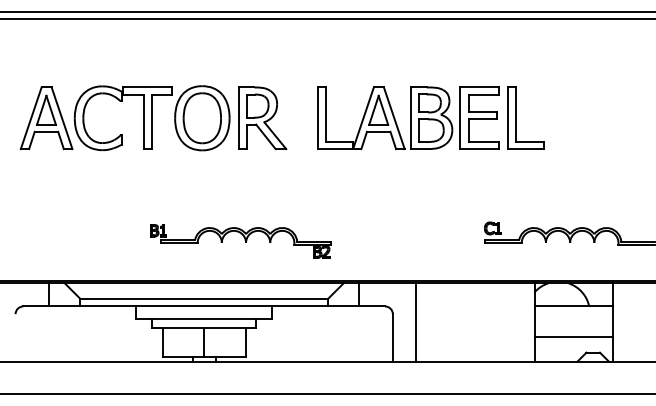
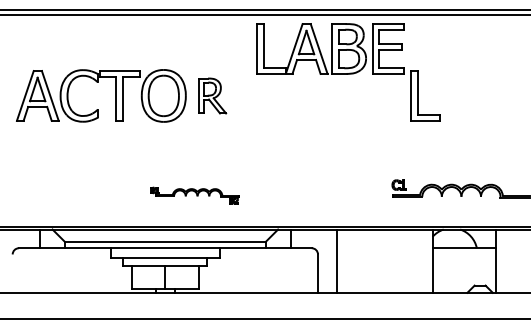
part: (262, 118) -> (212, 96), size x0.7
part: (408, 118) -> (330, 49), moved
part: (240, 241) -> (194, 195), size x0.6
line: (573, 337) -> (464, 273), removed

